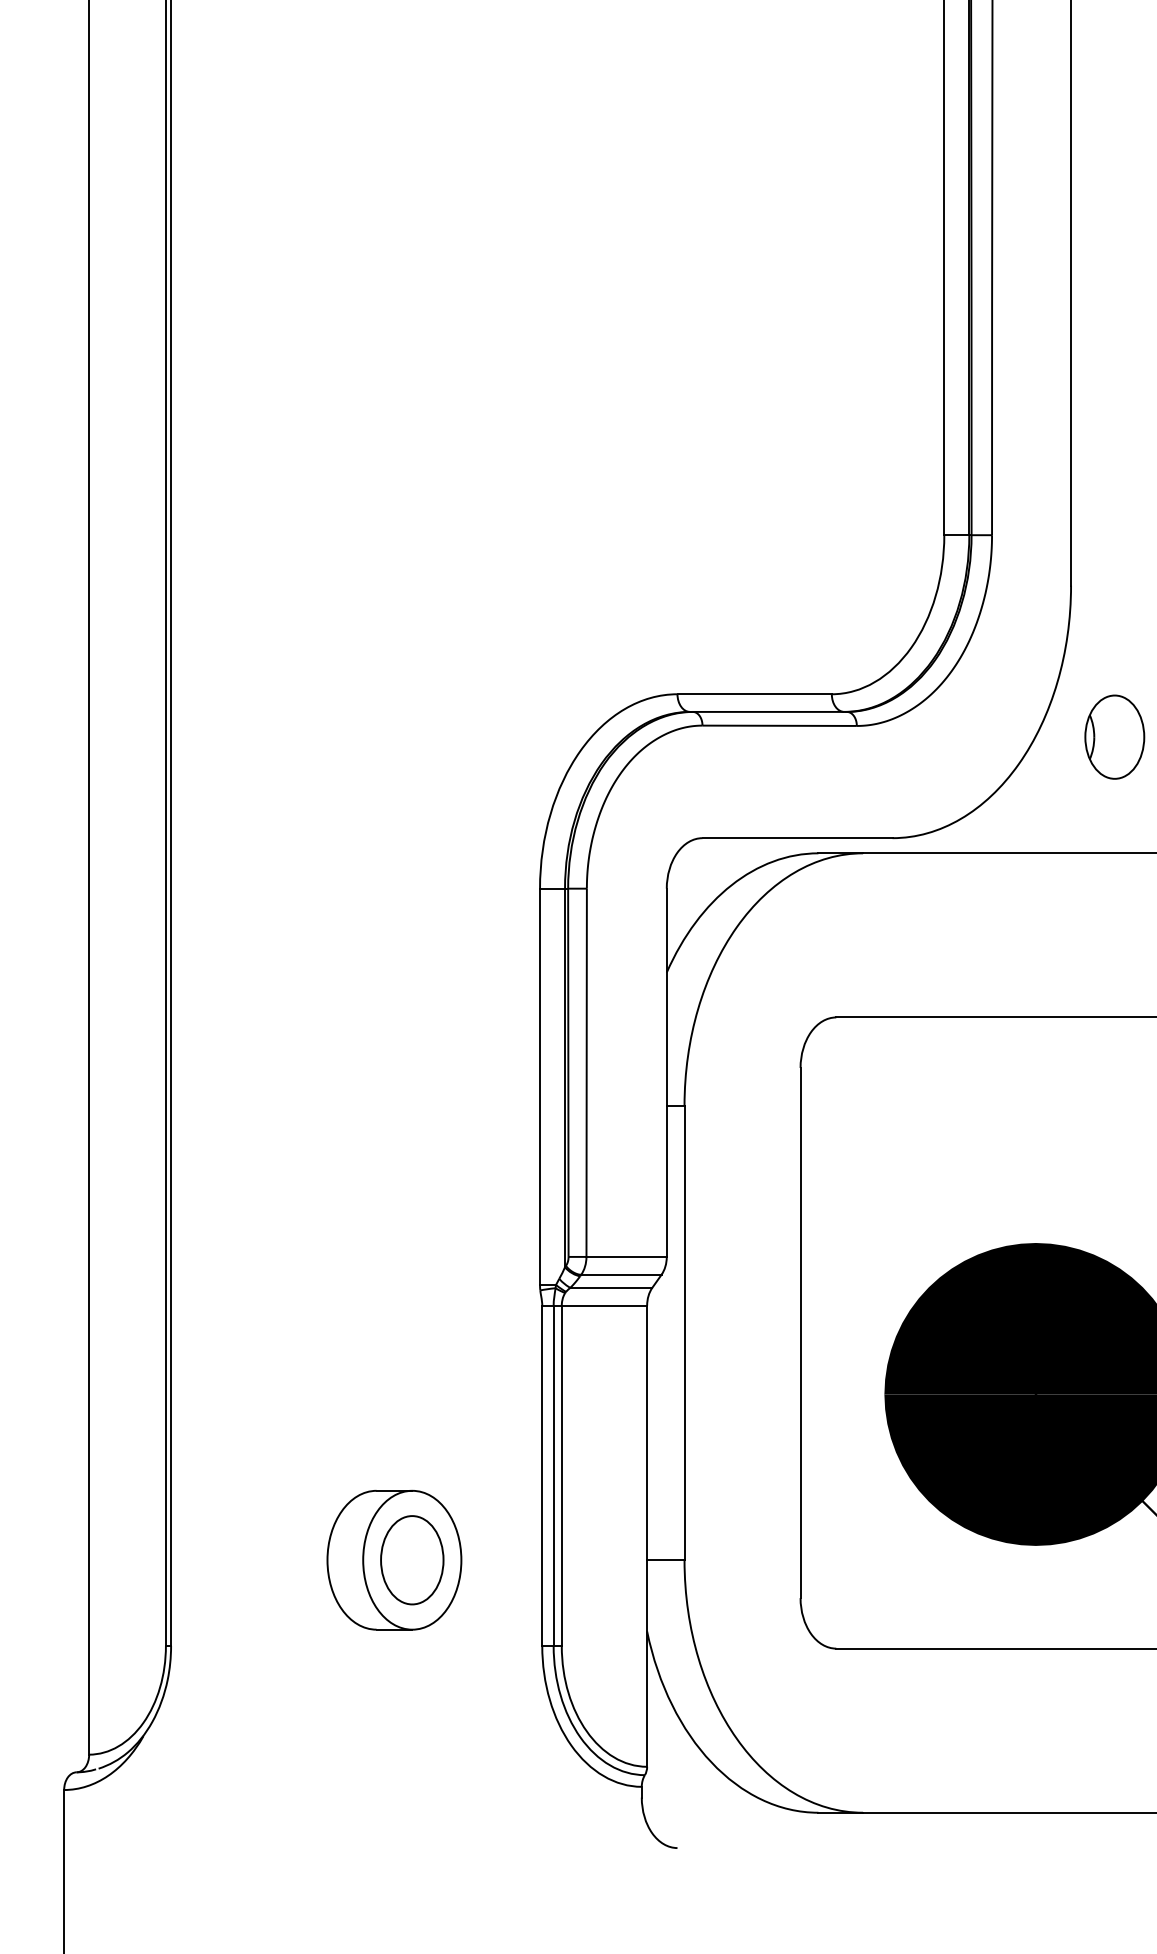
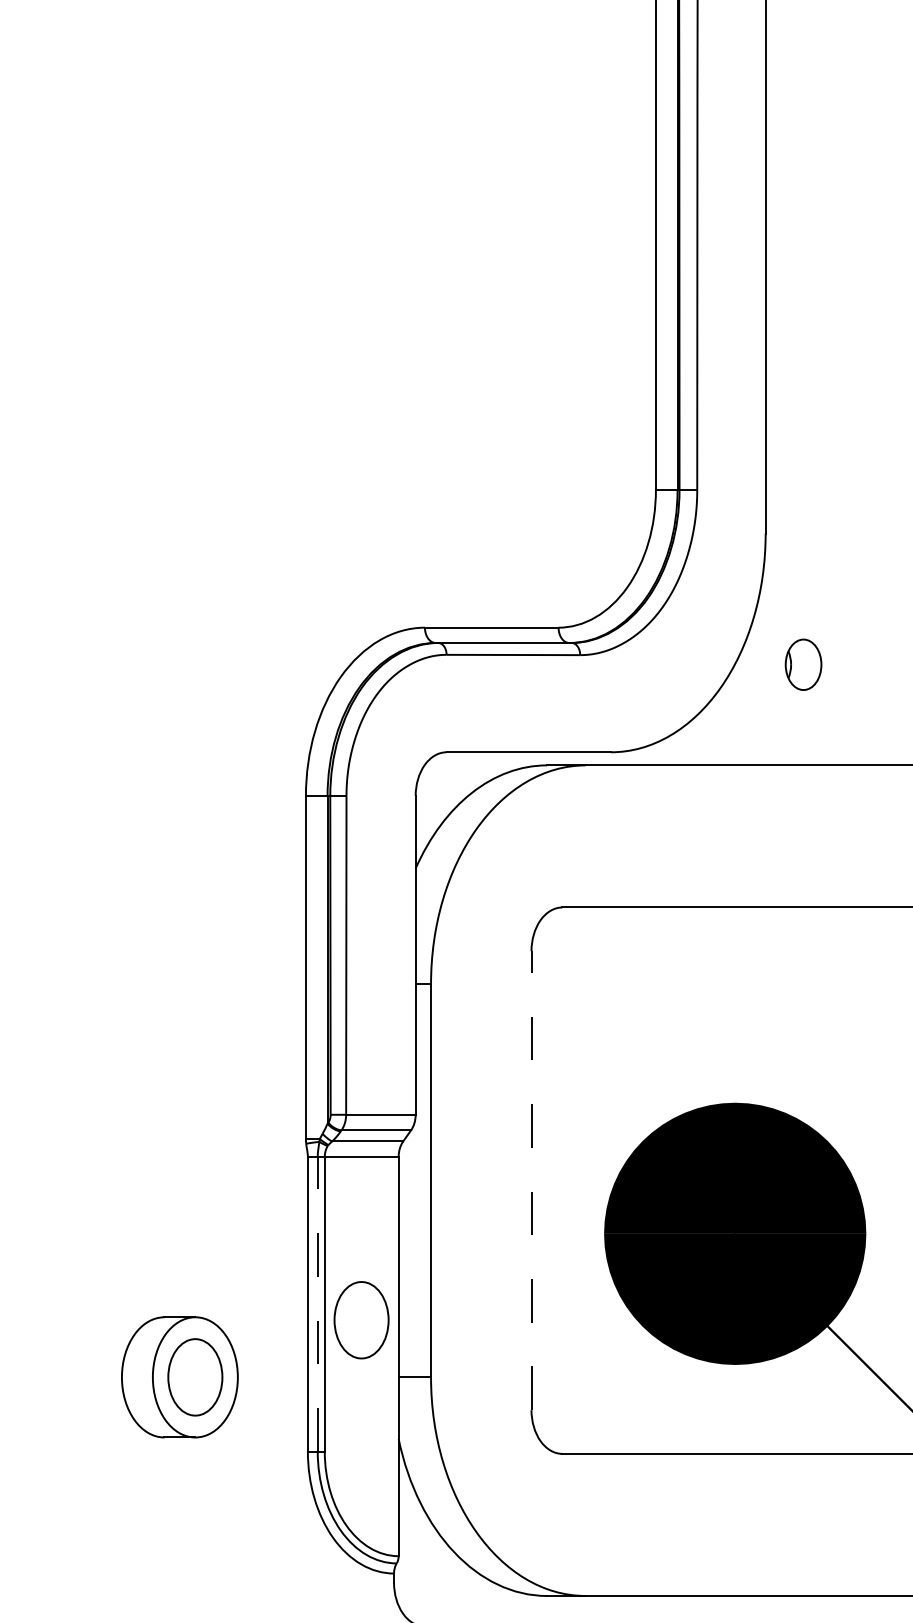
part: (1114, 736) -> (803, 664), size x0.7
line: (800, 1332) -> (531, 1180), solid -> dashed
line: (553, 1475) -> (317, 1304), solid -> dashed
part: (604, 1494) -> (361, 1320), added

